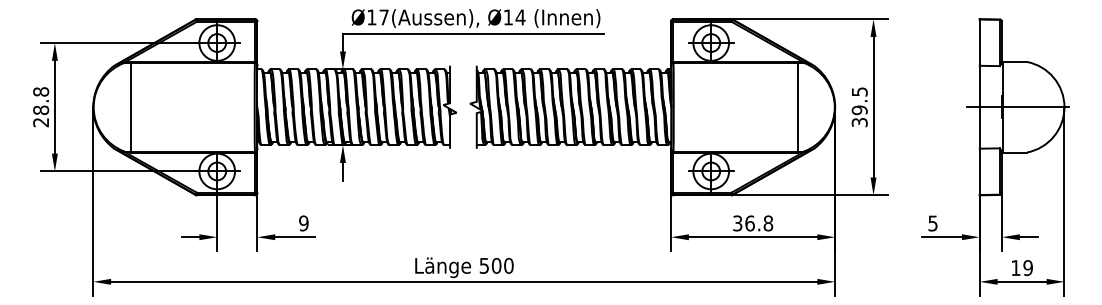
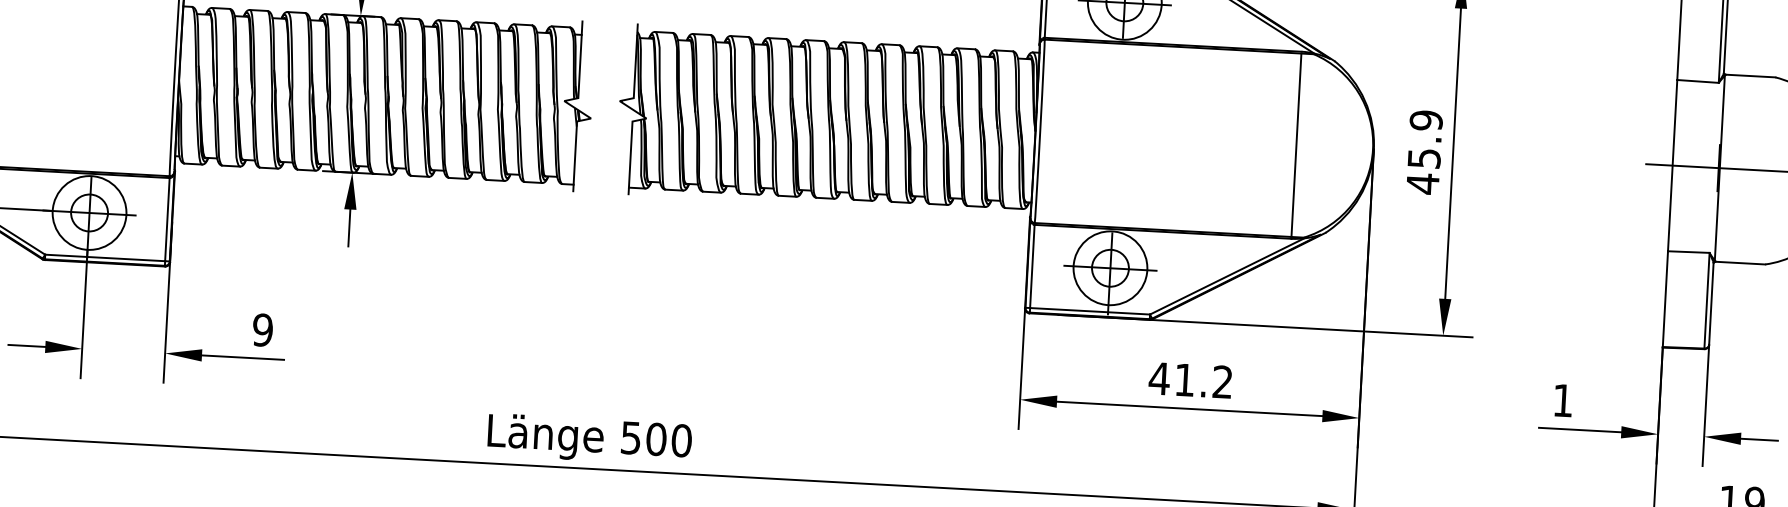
text: (859, 107) -> (1424, 152), 39.5 -> 45.9
text: (752, 223) -> (1189, 380), 36.8 -> 41.2
text: (932, 223) -> (1561, 400), 5 -> 1

